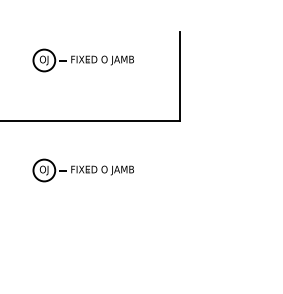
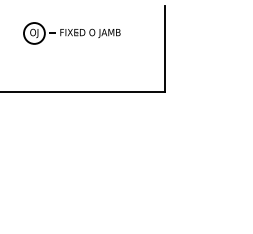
part: (82, 170) -> (71, 139), removed

